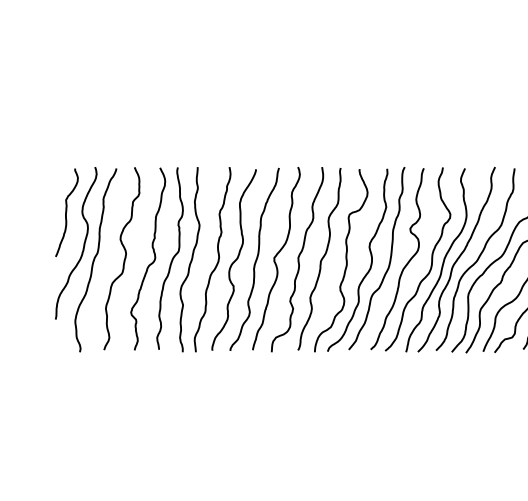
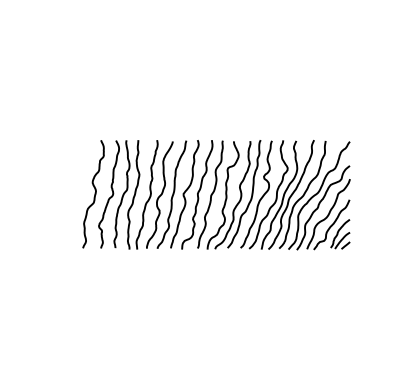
part: (86, 259) -> (72, 194), removed

